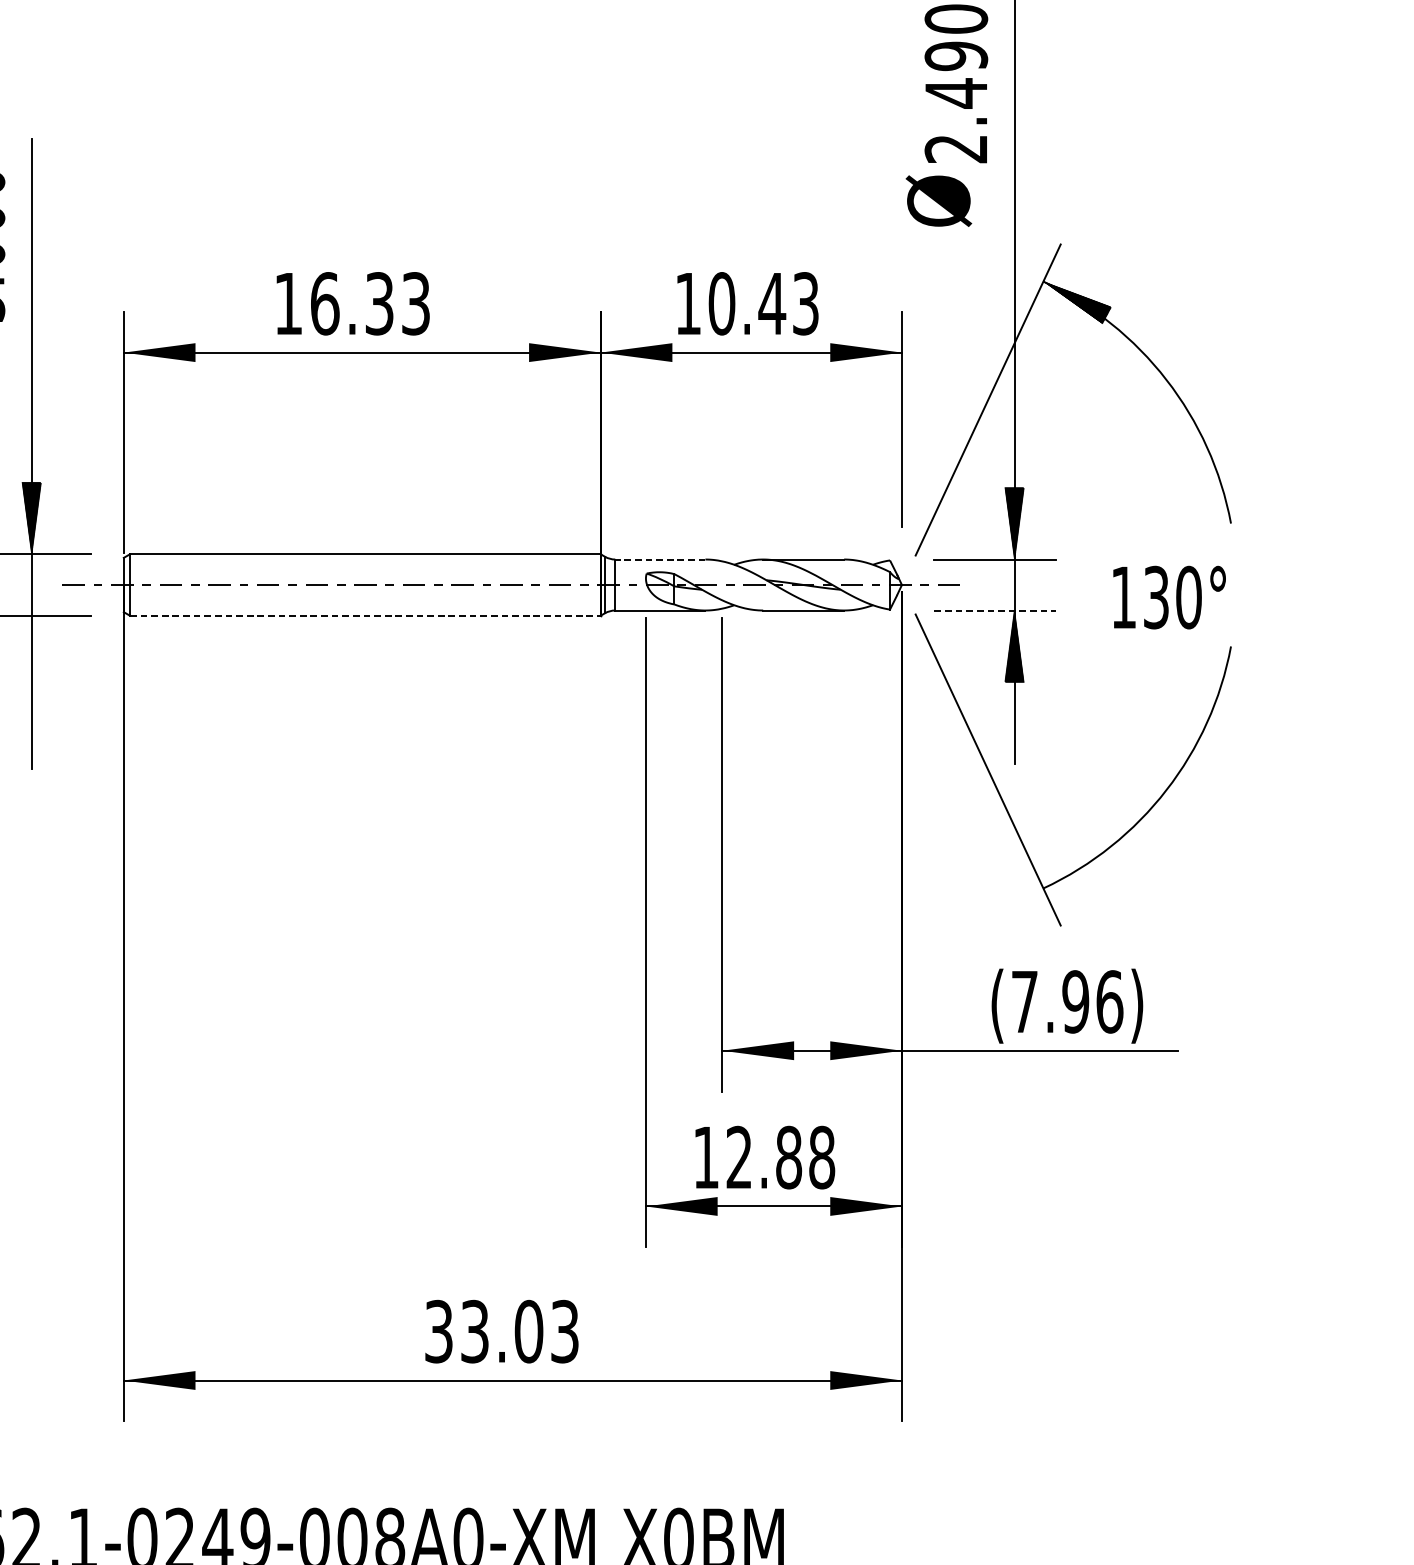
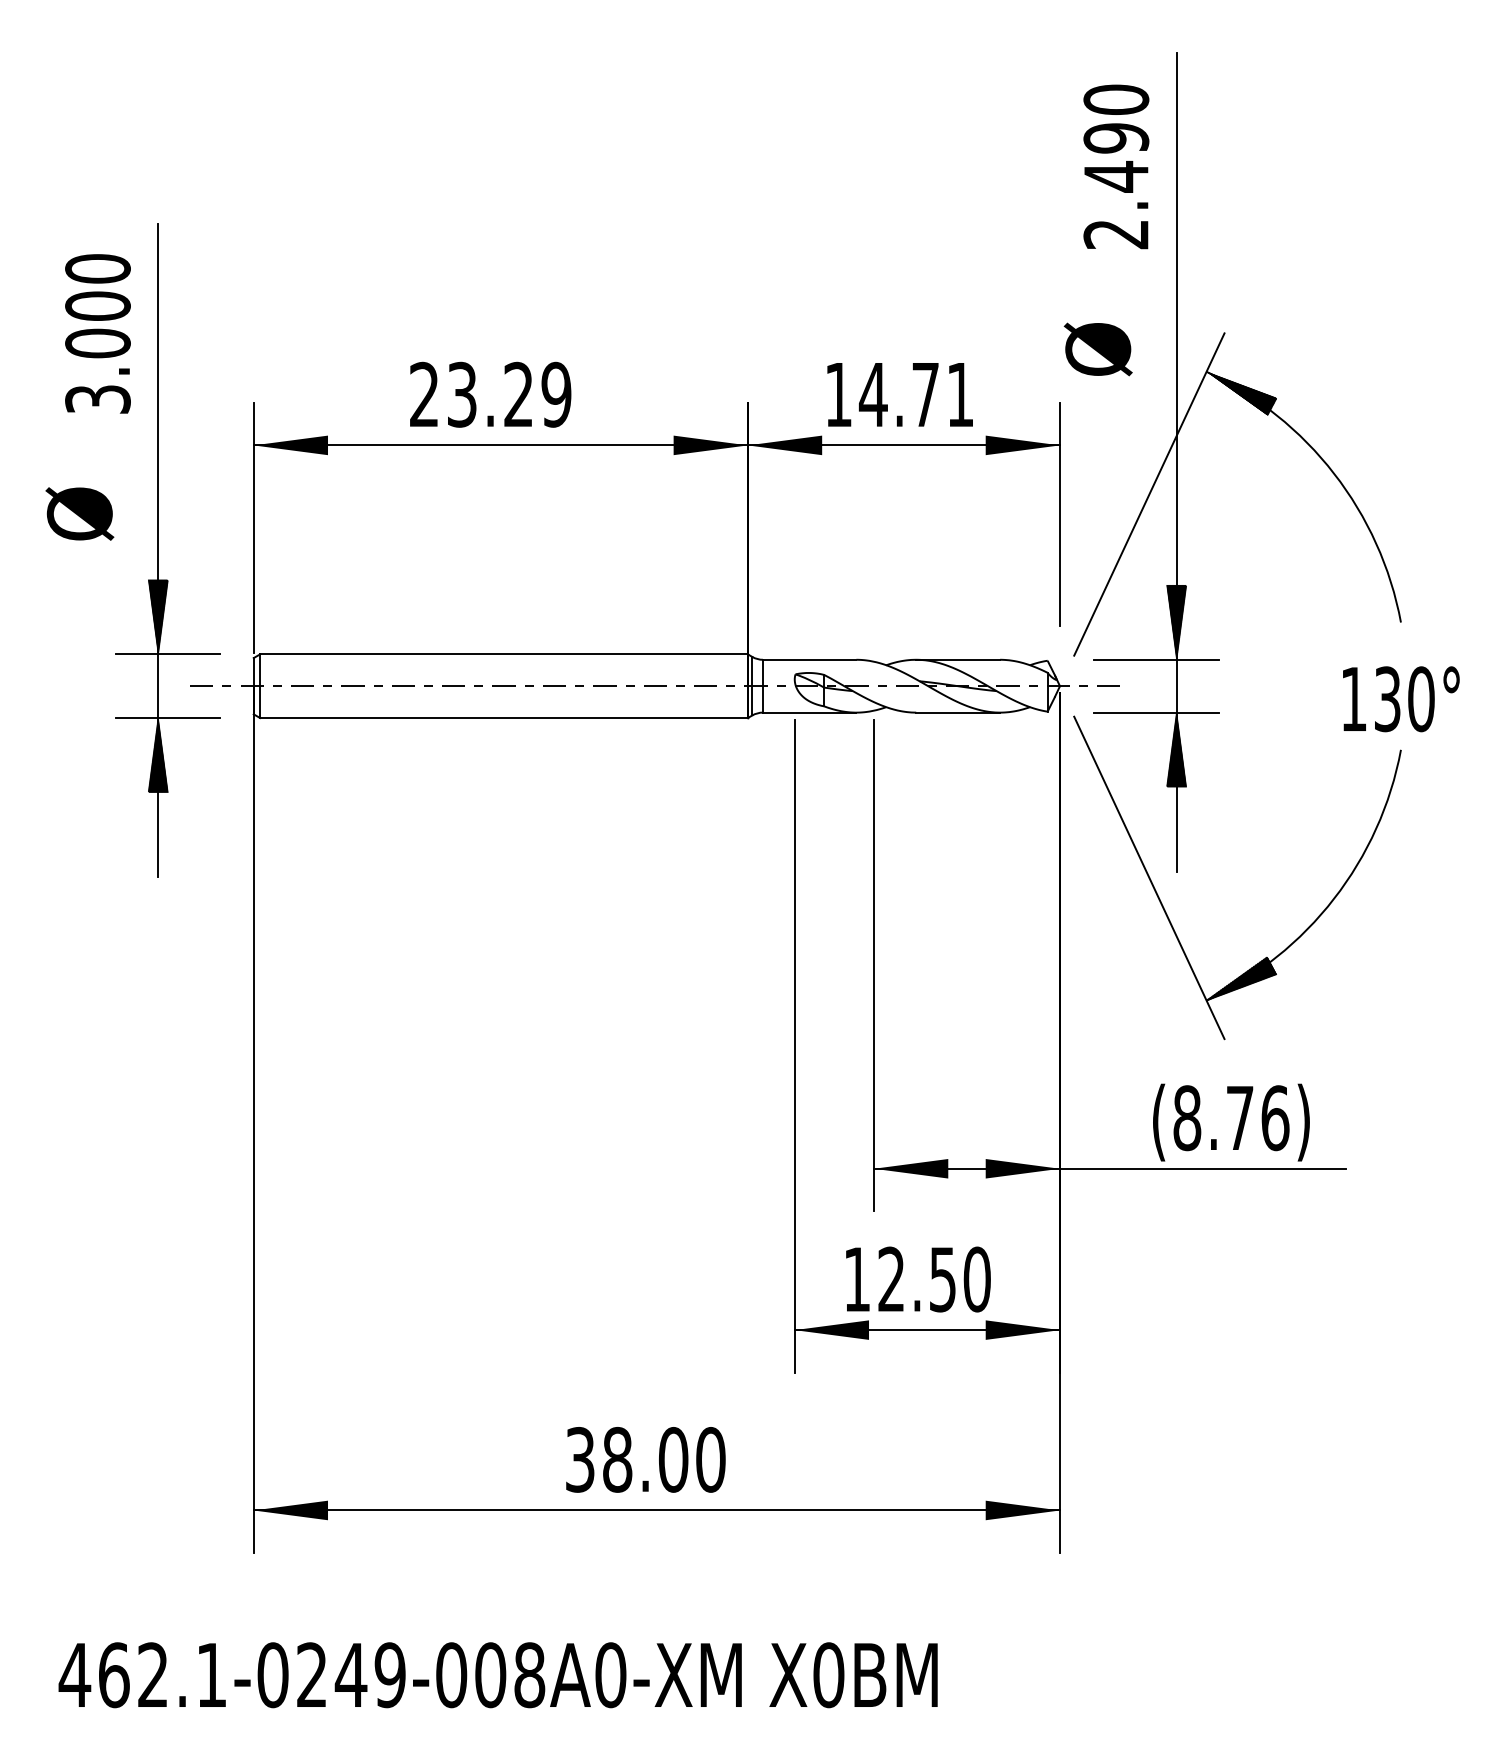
text: (938, 201) -> (1097, 349), moved
text: (352, 303) -> (490, 394), 16.33 -> 23.29
text: (762, 303) -> (915, 394), 10.43 -> 14.71
line: (660, 559) -> (809, 659), dashed -> solid
text: (1169, 597) -> (1401, 699), moved
line: (995, 610) -> (1156, 712), dashed -> solid
line: (365, 616) -> (504, 718), dashed -> solid
hatch: (30, 651) -> (157, 755), added
hatch: (1077, 867) -> (1241, 978), added
text: (1050, 1002) -> (1213, 1118), (7.96) -> (8.76)
text: (804, 1157) -> (959, 1279), 12.88 -> 12.50
text: (520, 1331) -> (664, 1459), 33.03 -> 38.00

